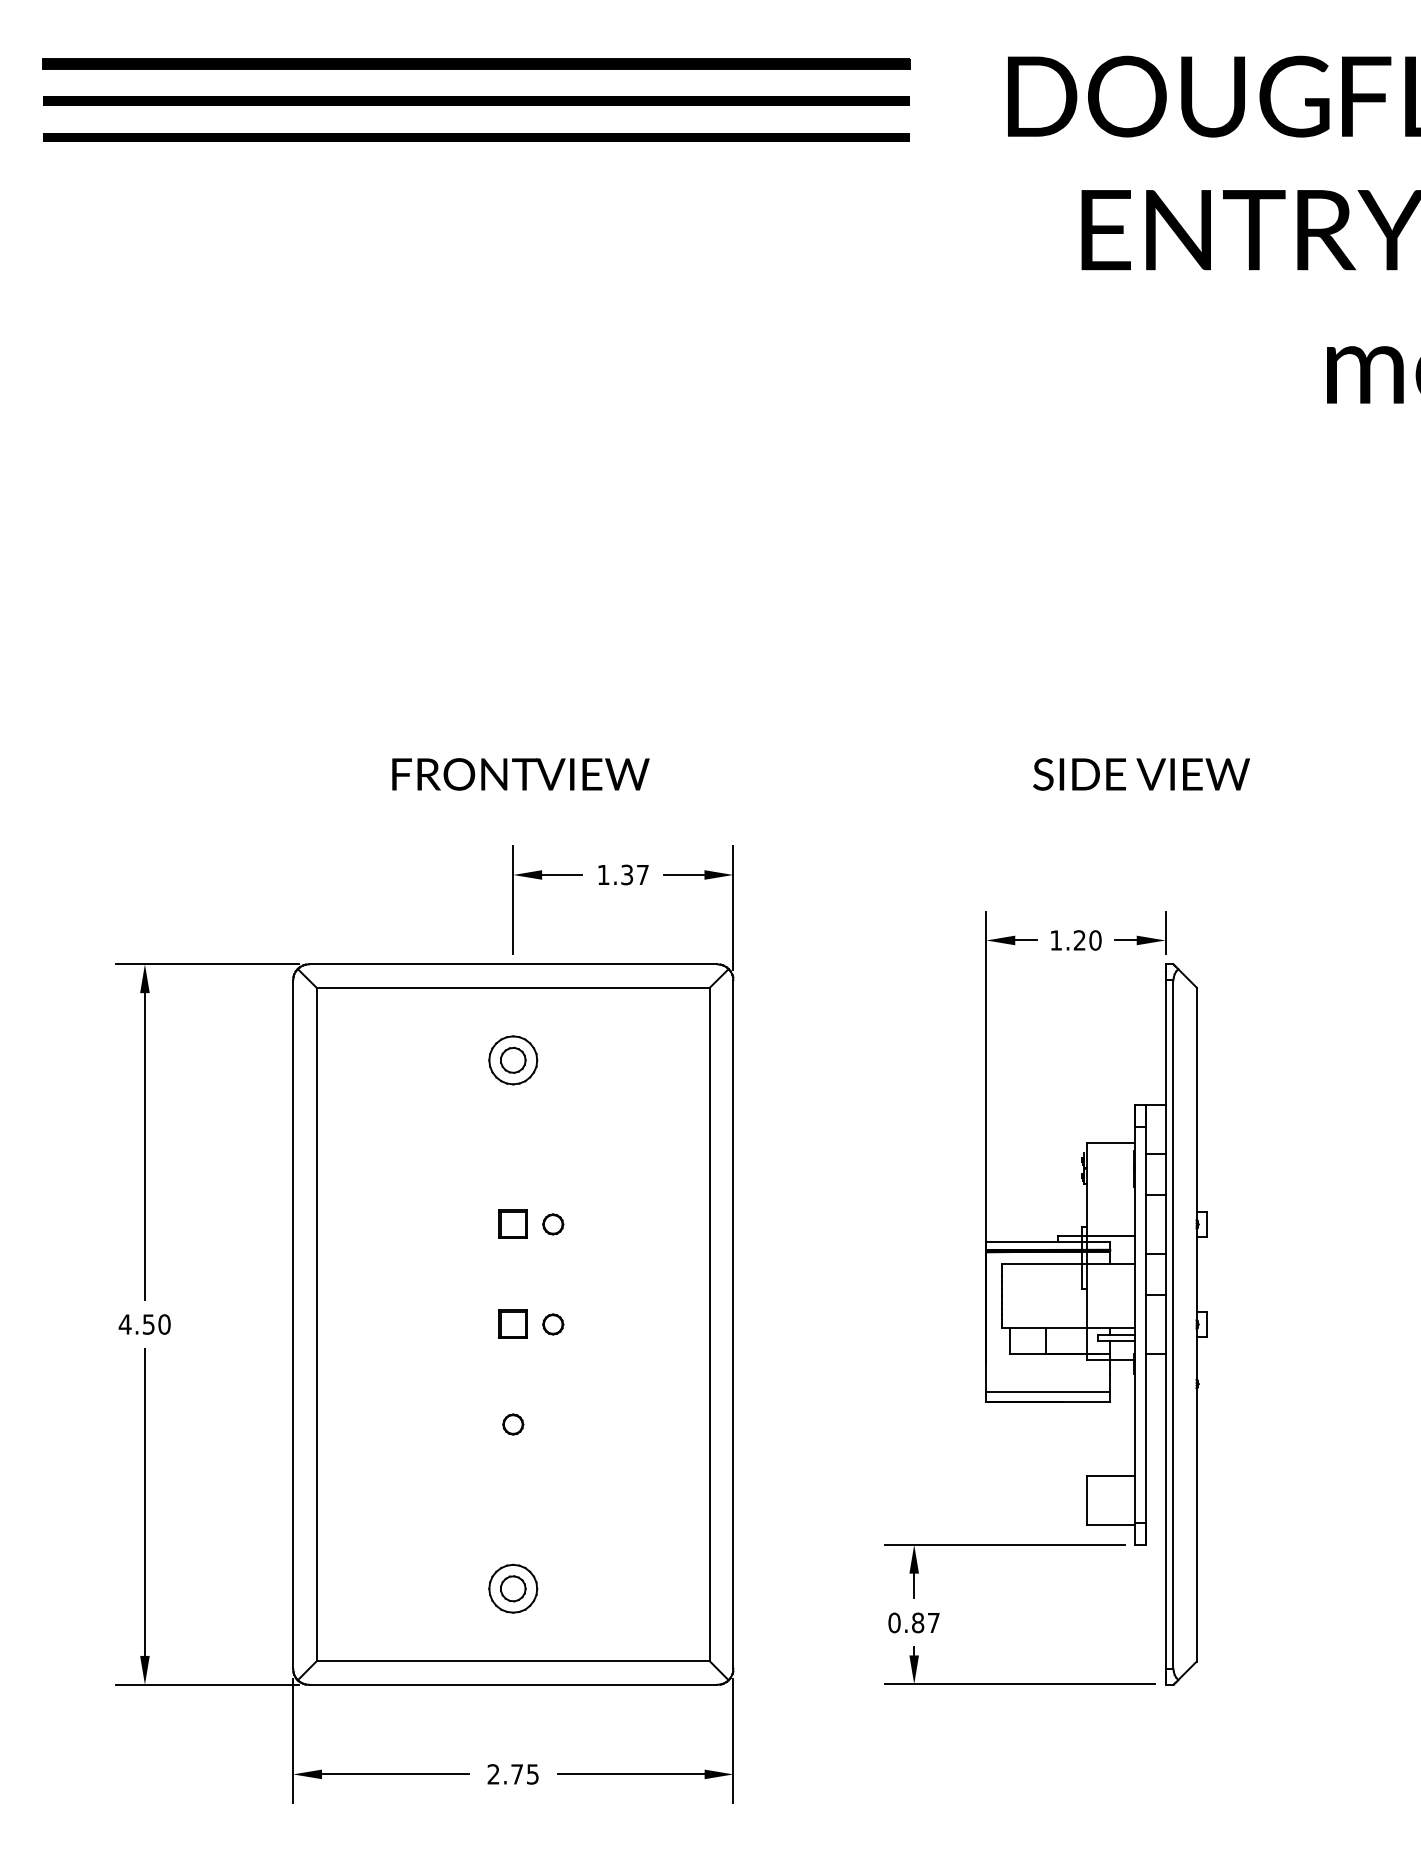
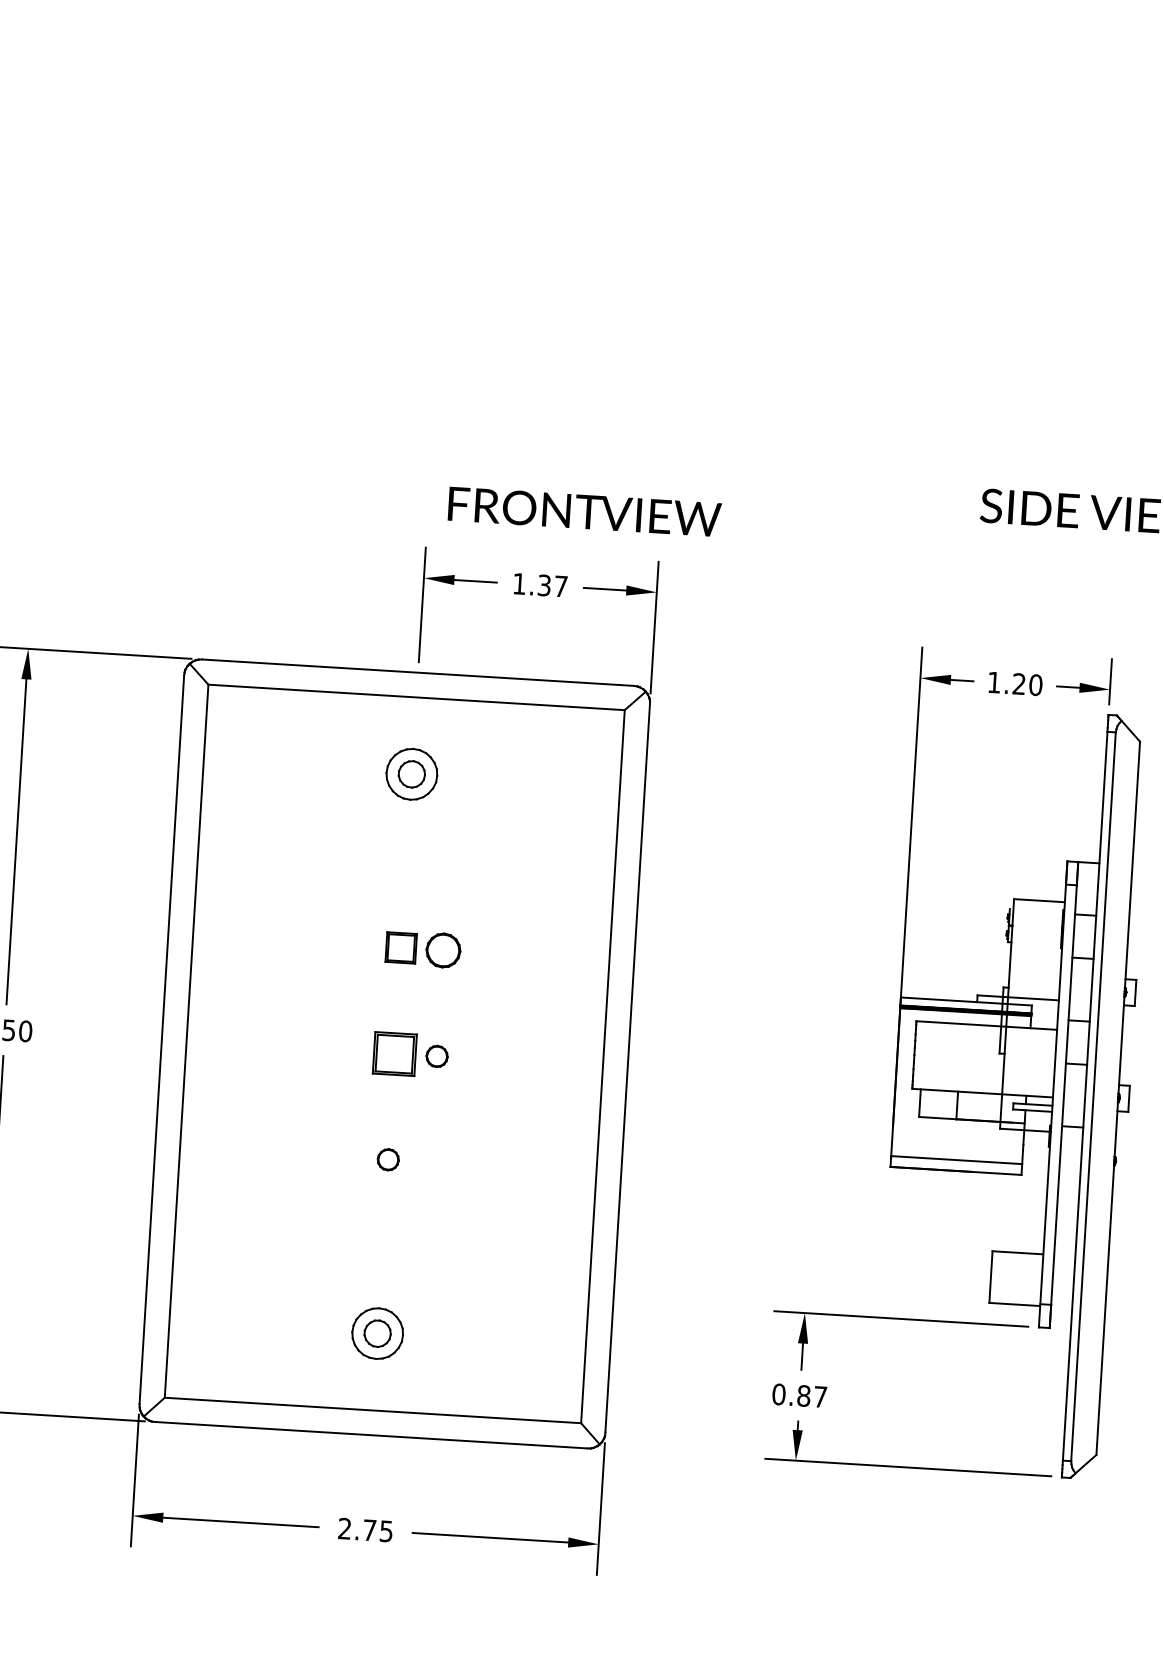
text: (520, 774) -> (584, 512), moved
part: (553, 1224) -> (443, 950), size x1.6
part: (512, 1323) -> (394, 1052), size x1.4

